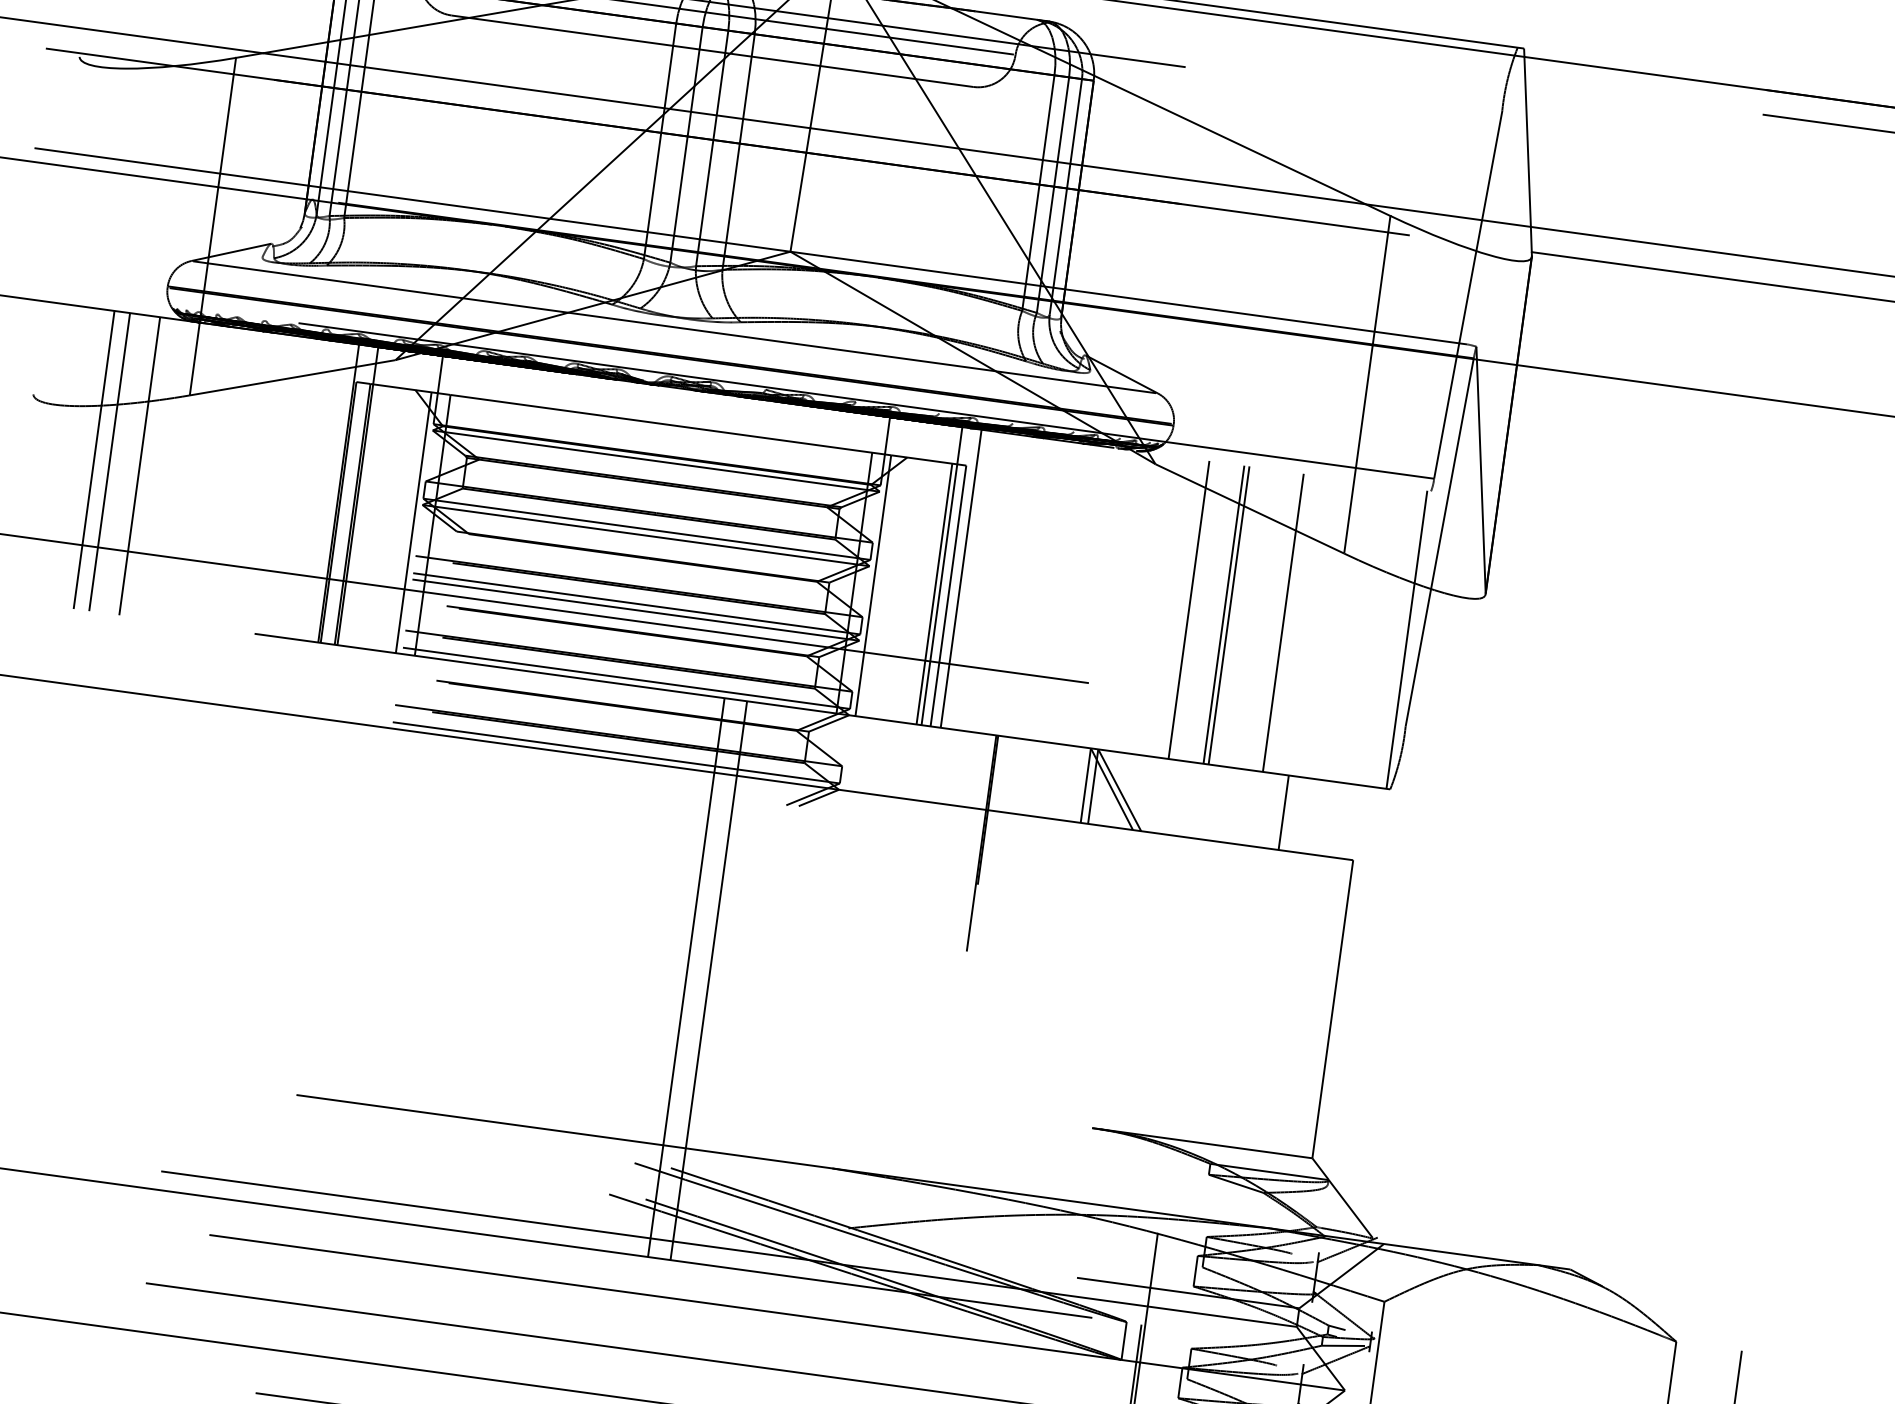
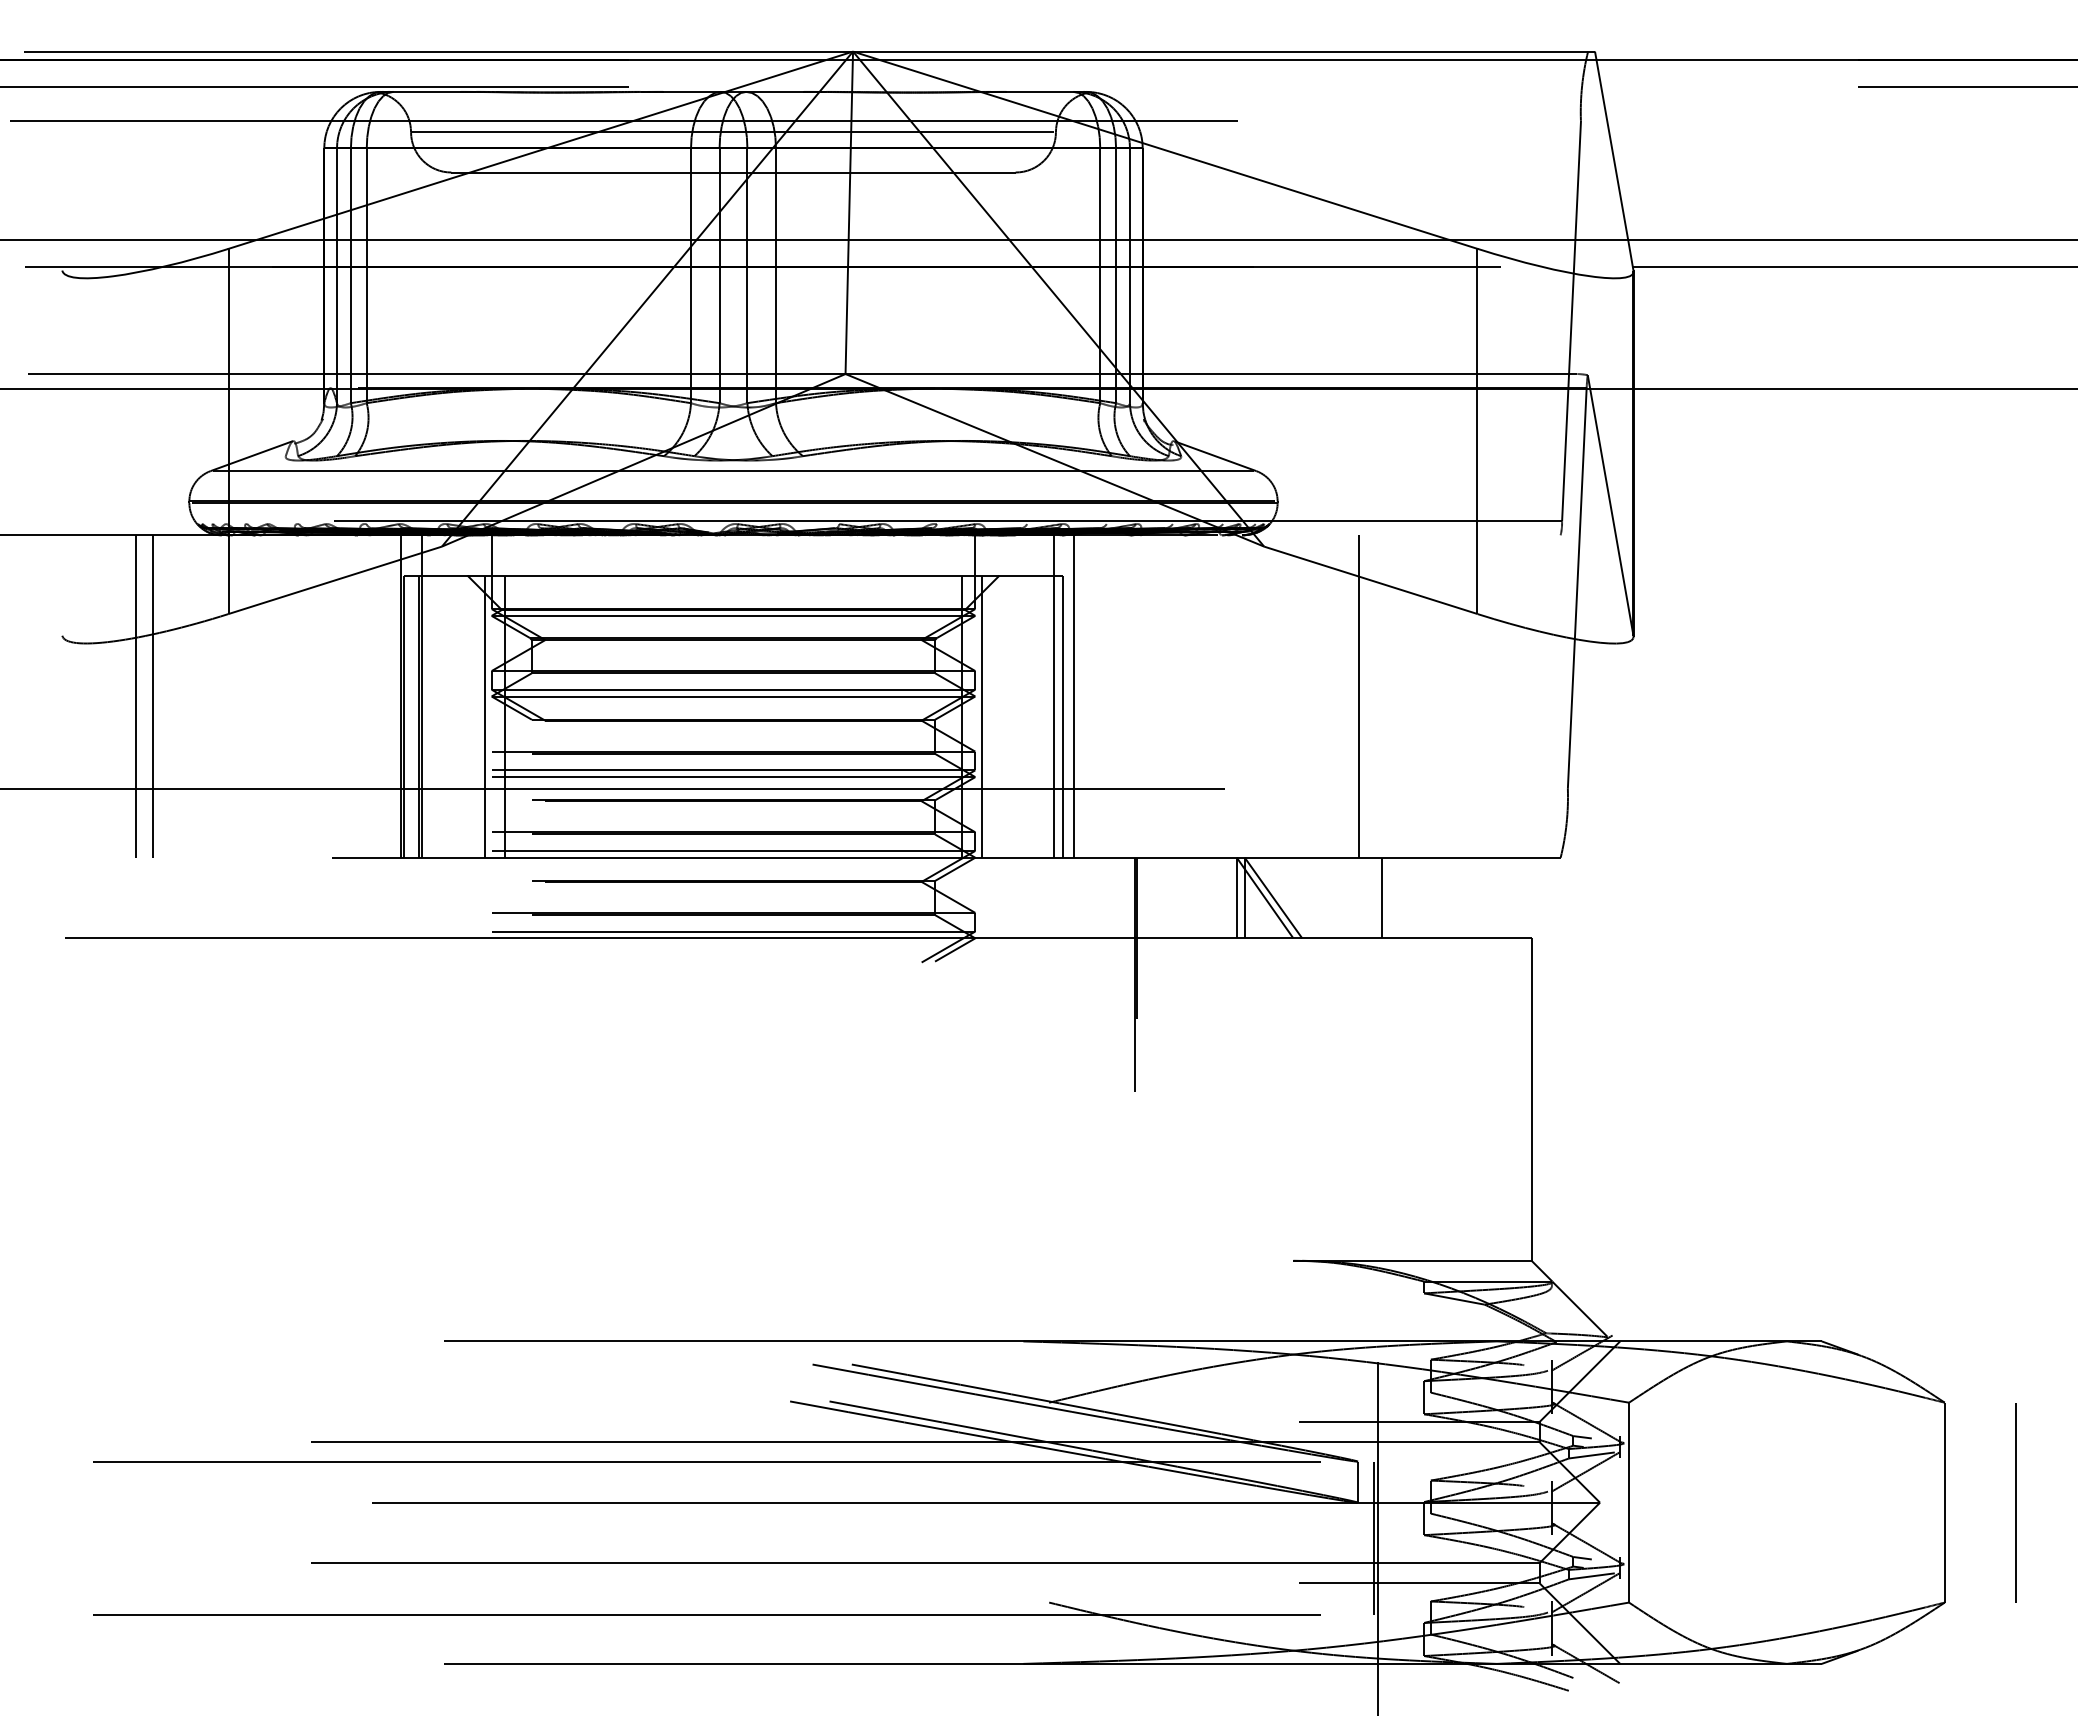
line: (139, 466) -> (185, 696), removed
line: (934, 593) -> (1048, 716), removed
line: (1188, 609) -> (1320, 696), removed
line: (1229, 615) -> (1364, 696), removed
line: (1282, 622) -> (1422, 696), removed
line: (1406, 639) -> (1556, 696), removed
line: (1283, 812) -> (1381, 897), moved
line: (686, 977) -> (840, 1159), removed
line: (708, 980) -> (864, 1159), removed

